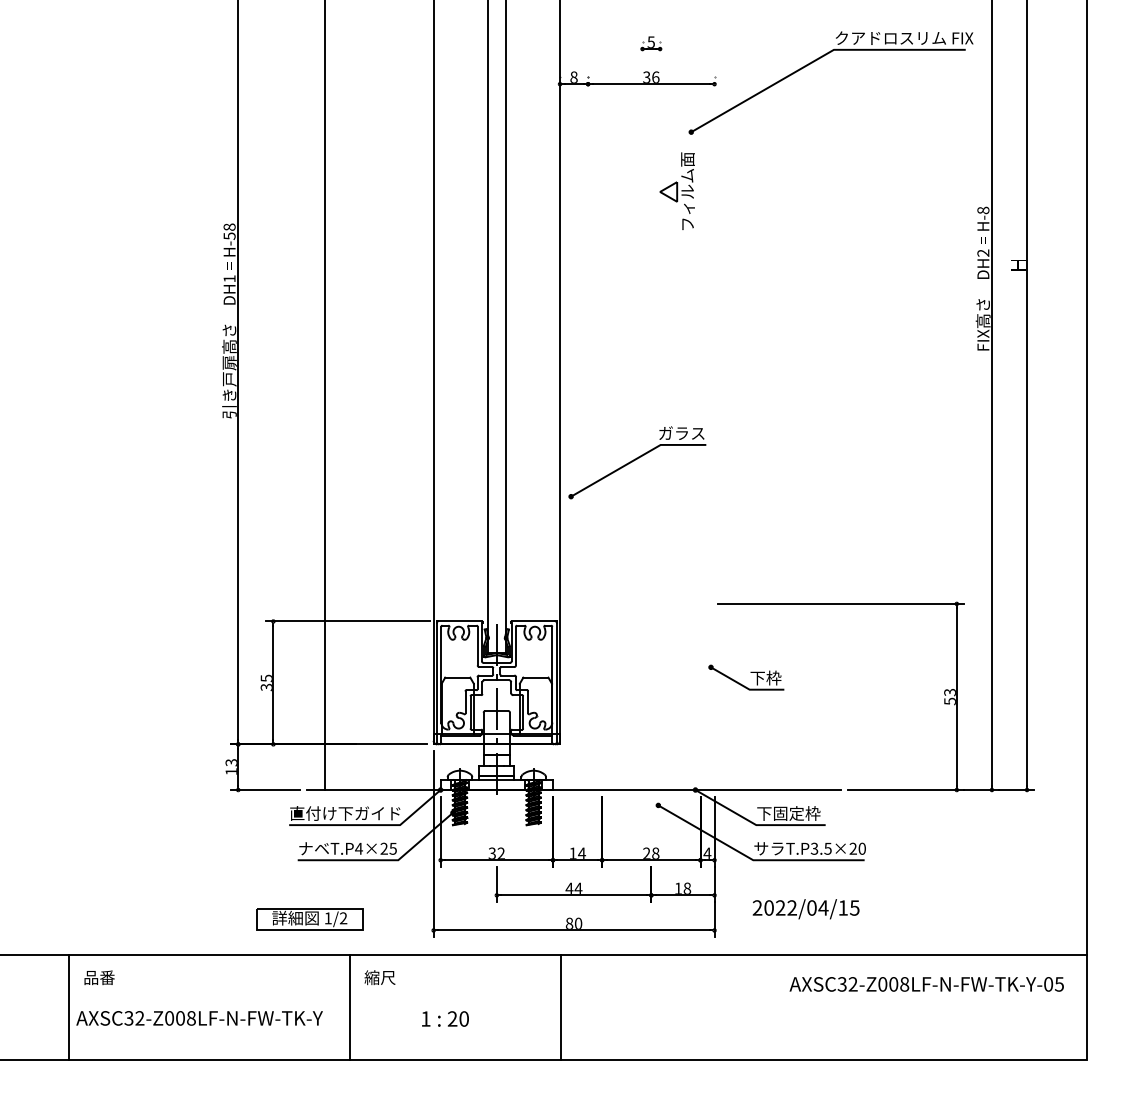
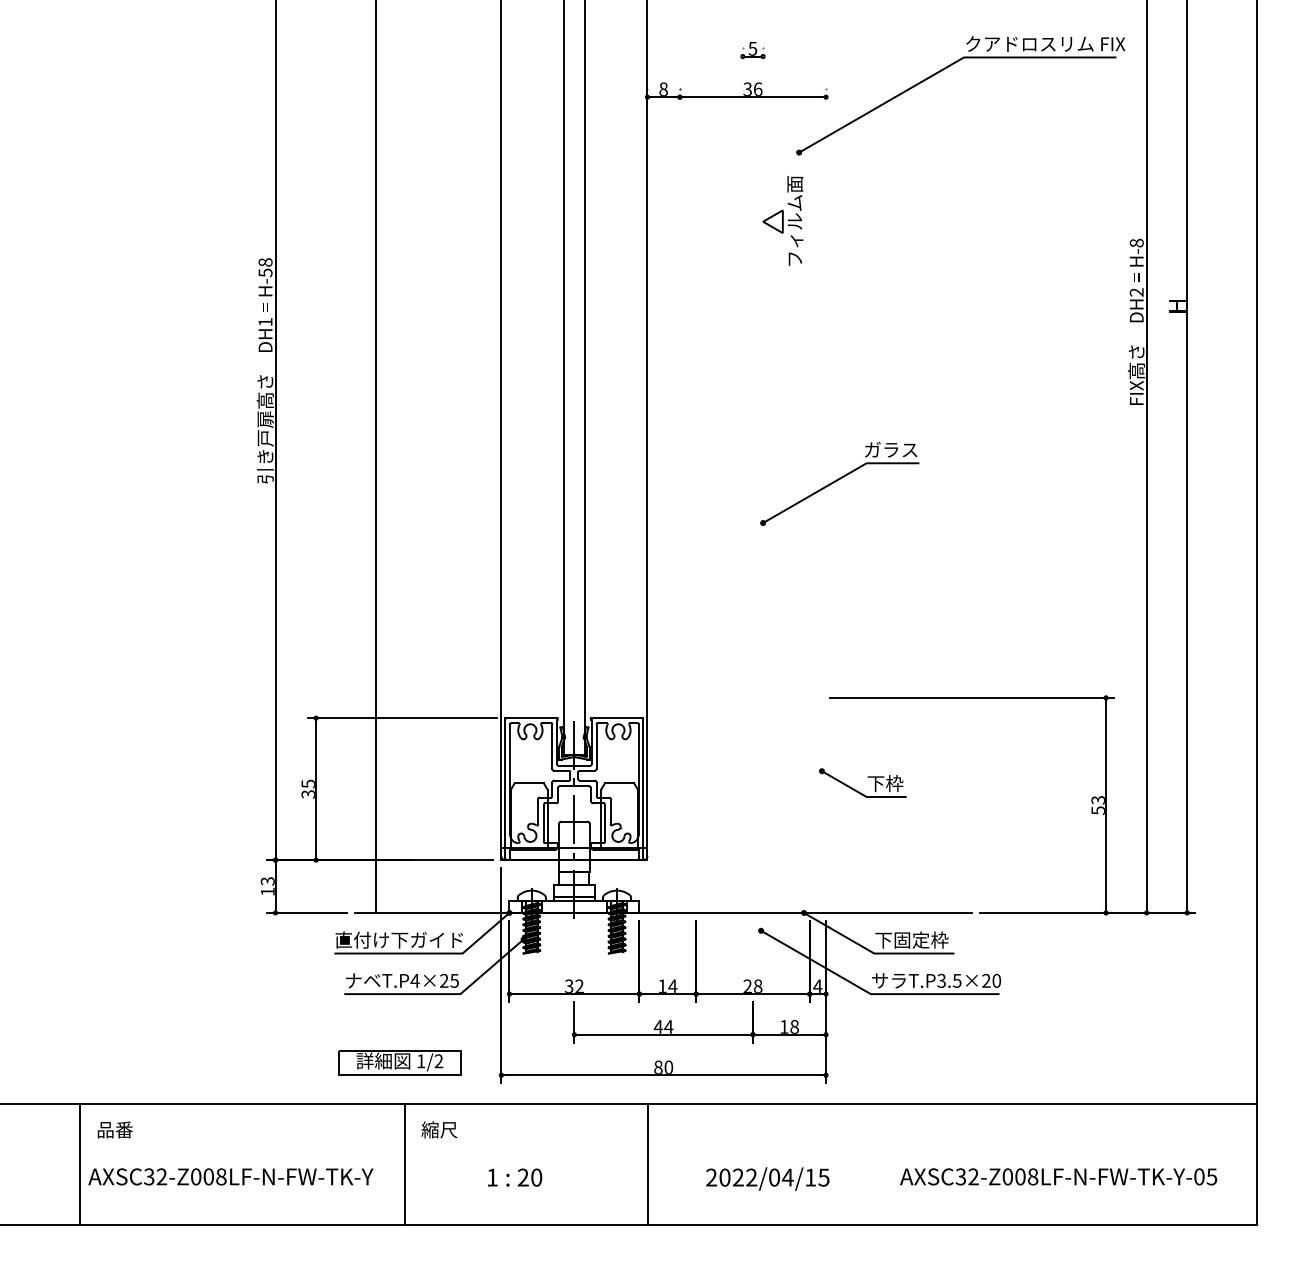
part: (637, 462) -> (839, 483), moved
text: (805, 909) -> (767, 1179), moved
part: (309, 919) -> (399, 1062), moved
text: (926, 984) -> (1058, 1177), moved

